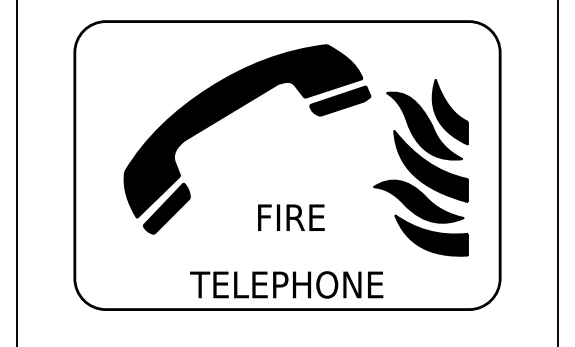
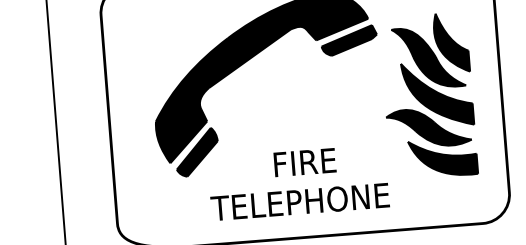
text: (291, 217) -> (305, 162), moved
text: (286, 284) -> (299, 201), moved

